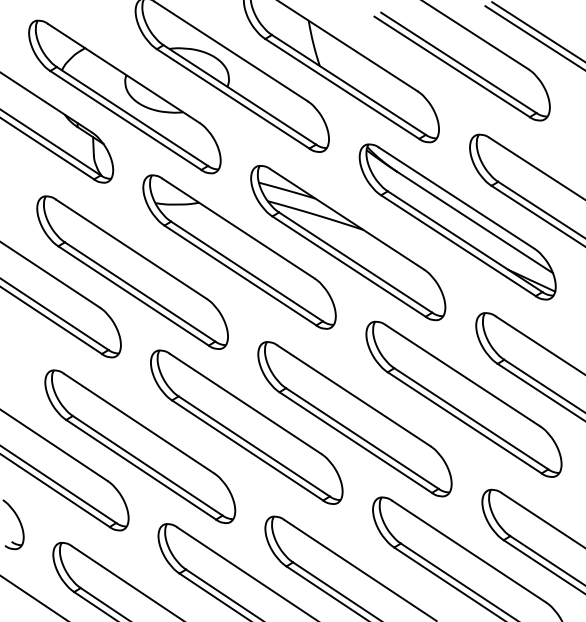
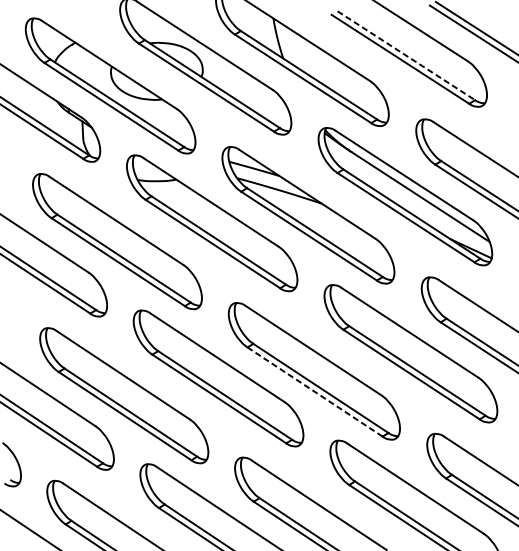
line: (459, 63) -> (406, 56), solid -> dashed
line: (355, 442) -> (314, 391), solid -> dashed

